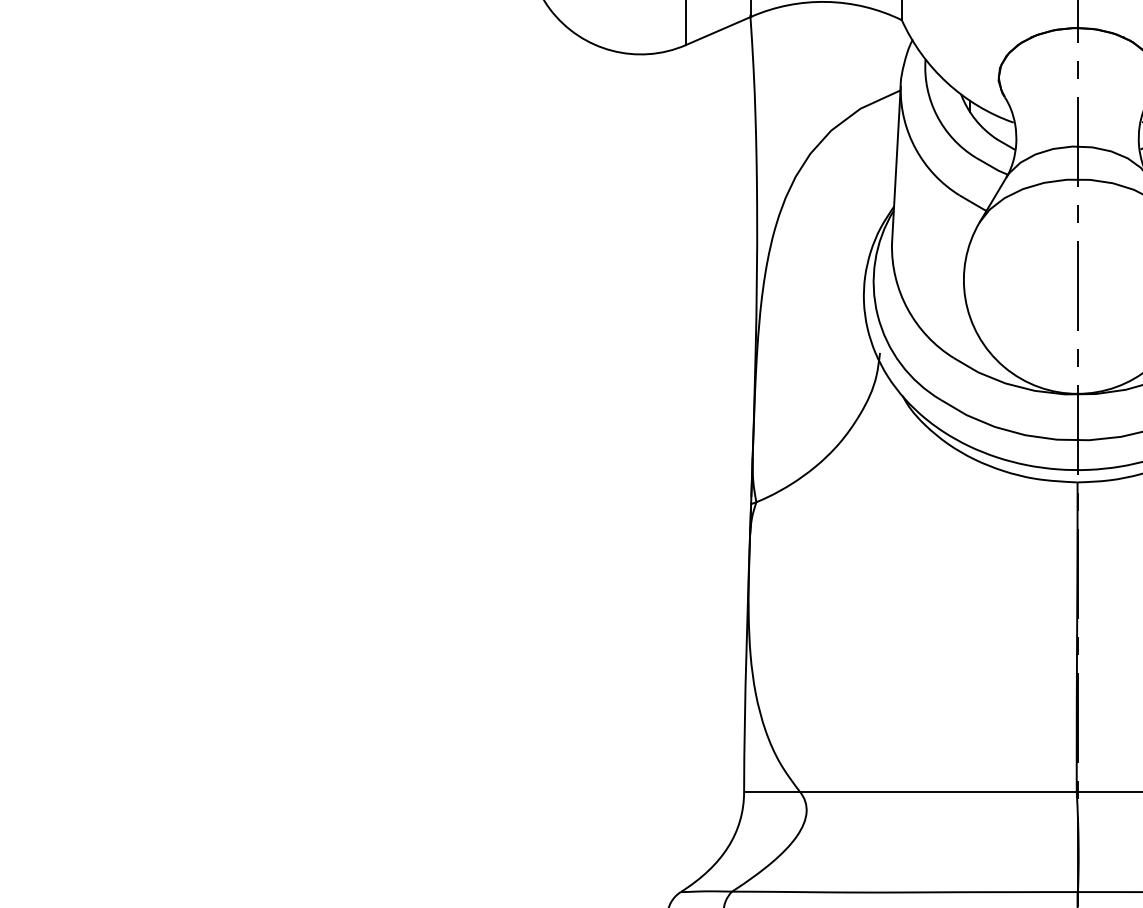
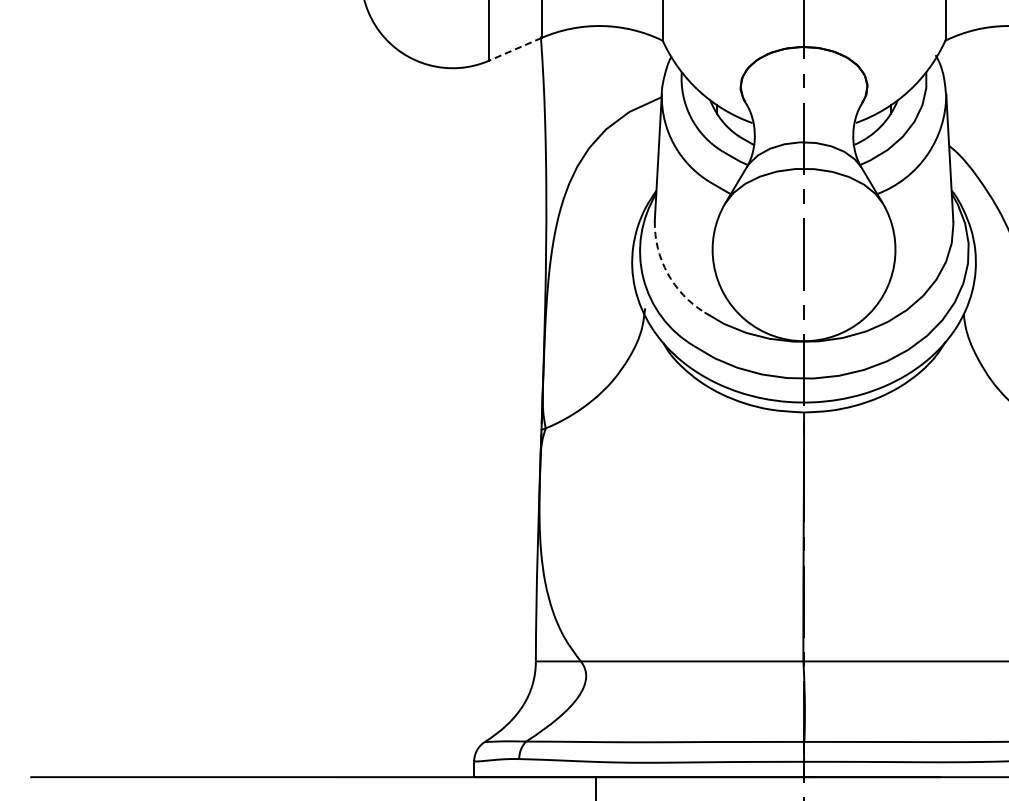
line: (718, 31) -> (515, 49), solid -> dashed
arc: (907, 309) -> (667, 273), solid -> dashed

